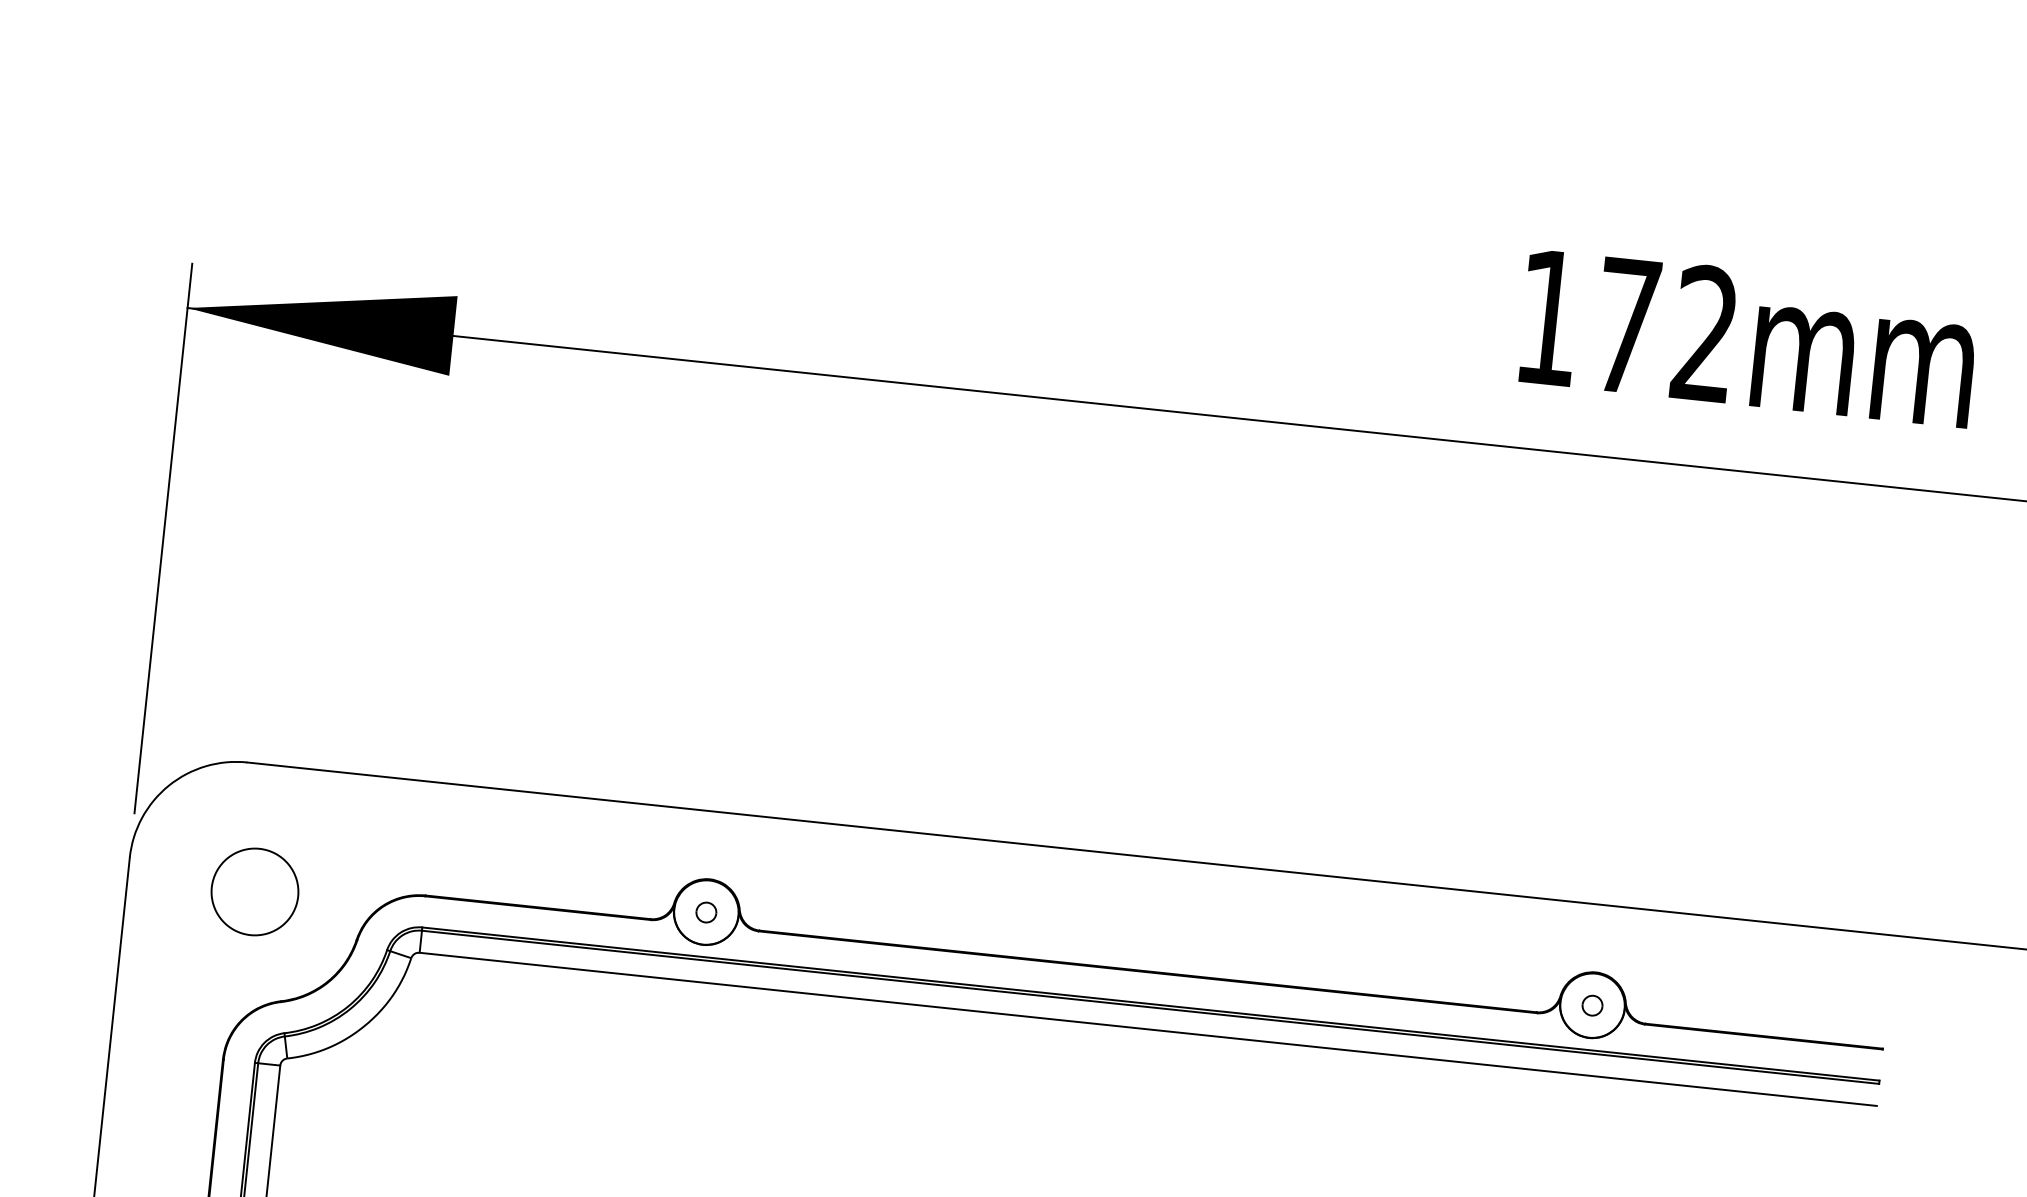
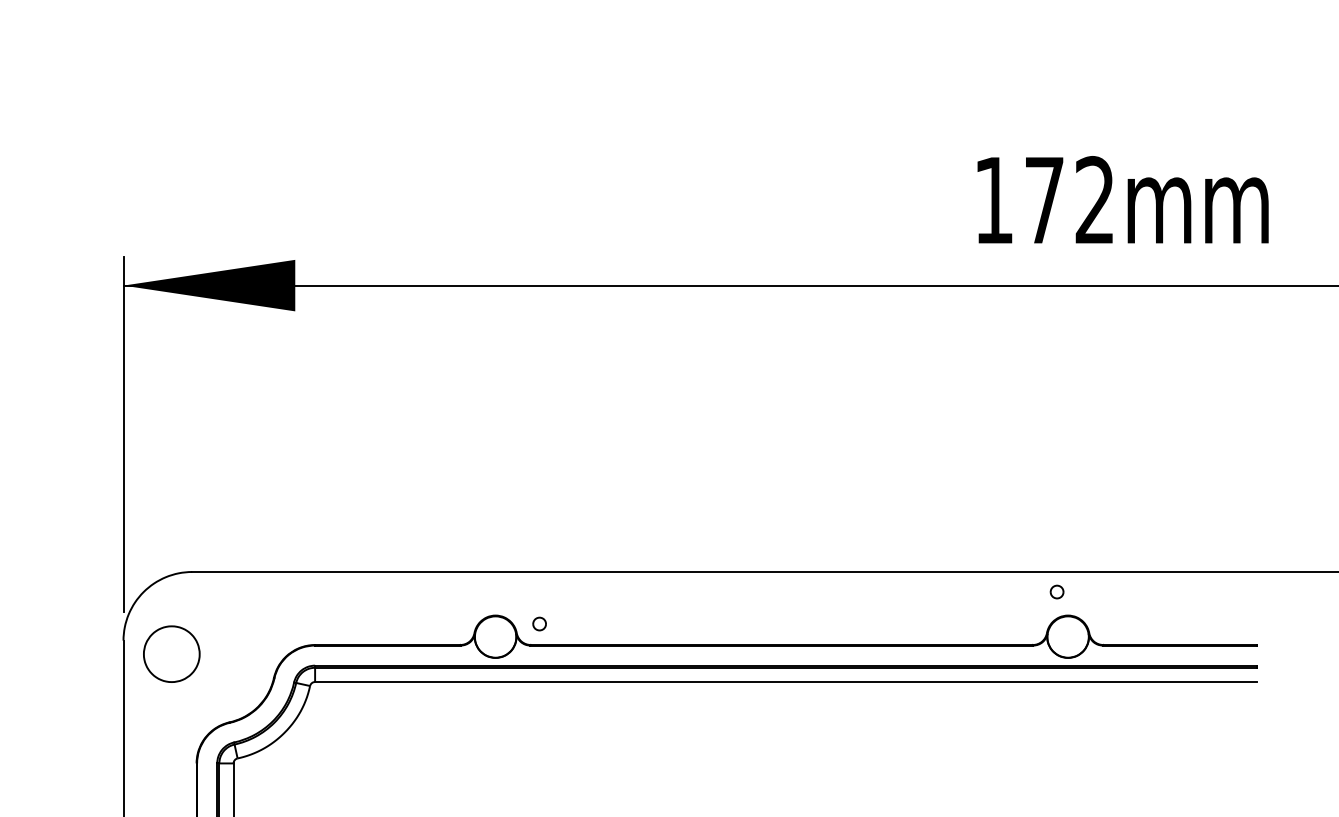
part: (254, 890) -> (171, 653), moved
part: (706, 911) -> (539, 623), moved
part: (1591, 1004) -> (1056, 591), moved

